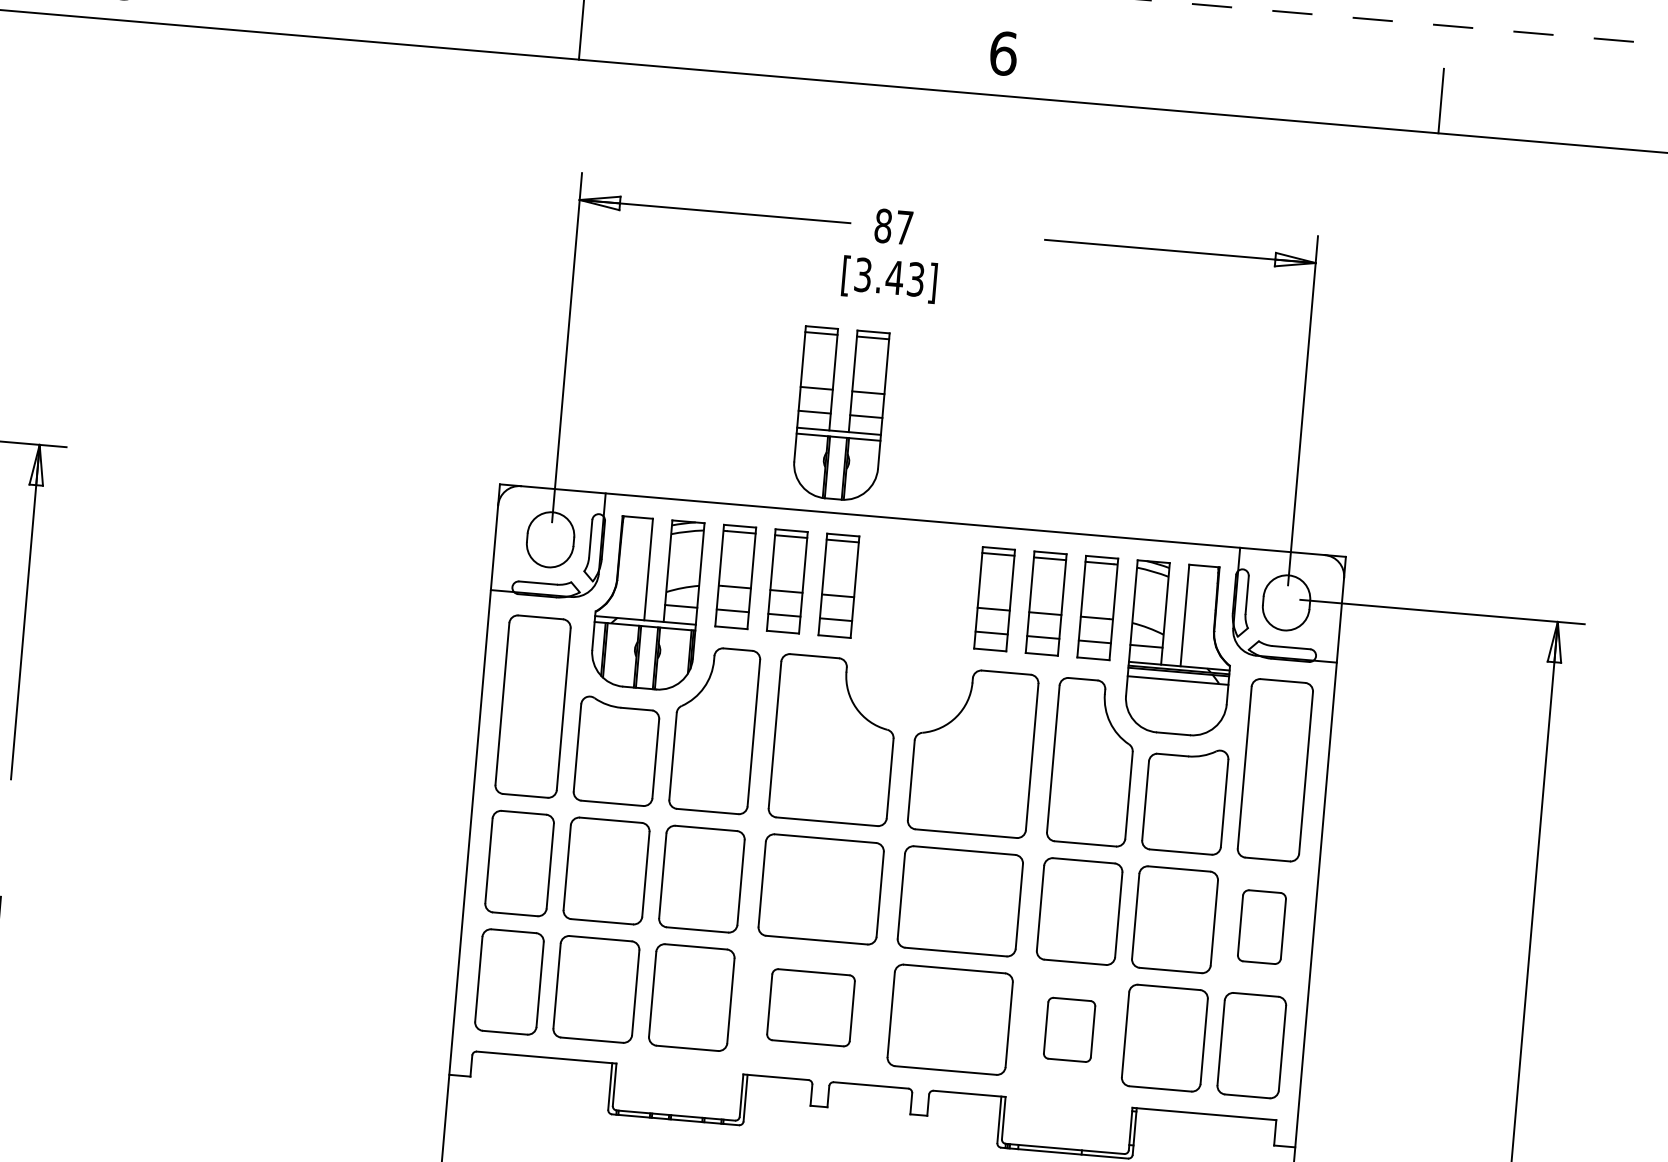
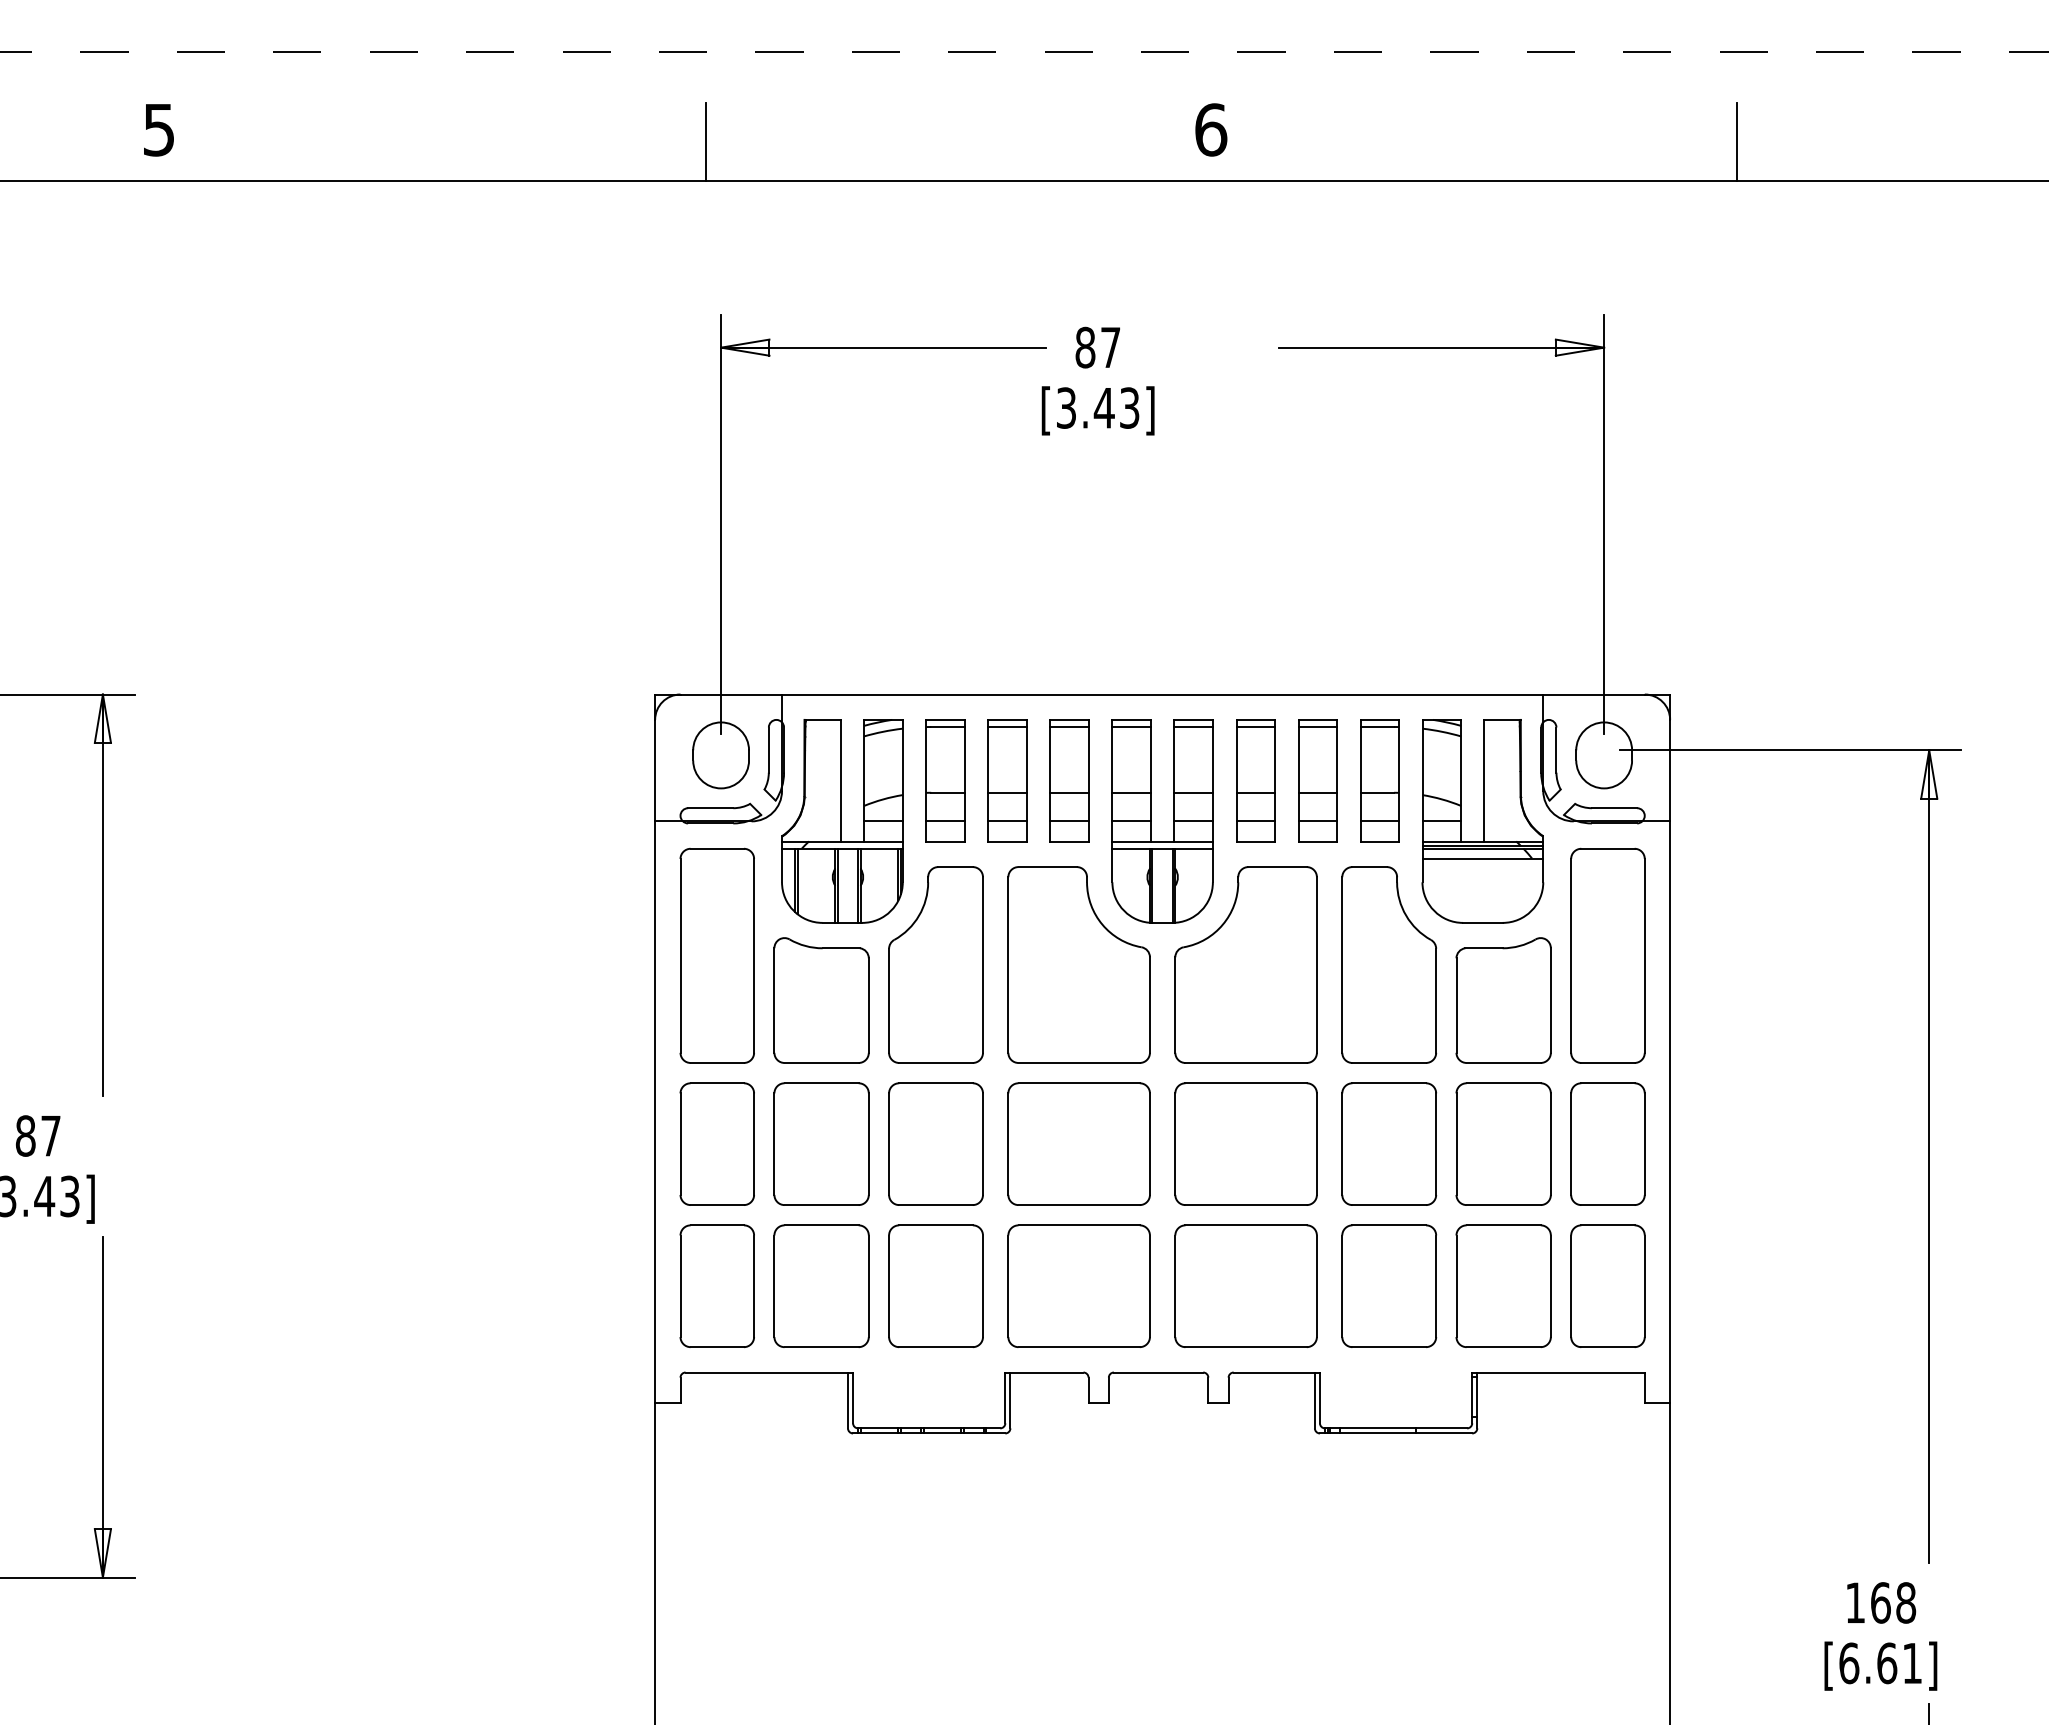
part: (831, 413) -> (1151, 821), moved
part: (1261, 926) -> (1607, 1143), size x1.43
part: (810, 1007) -> (1078, 1285), size x1.43
part: (1069, 1029) -> (1389, 1285), size x1.67

